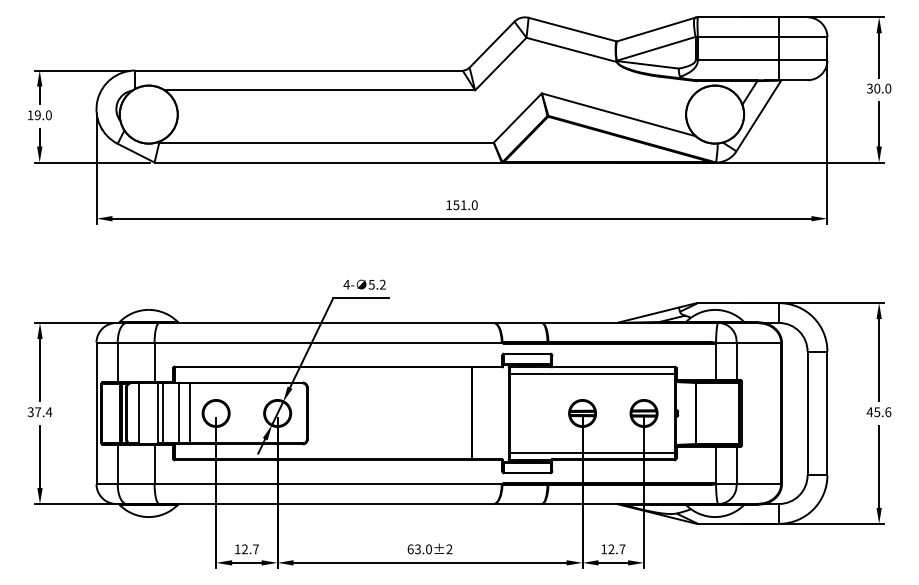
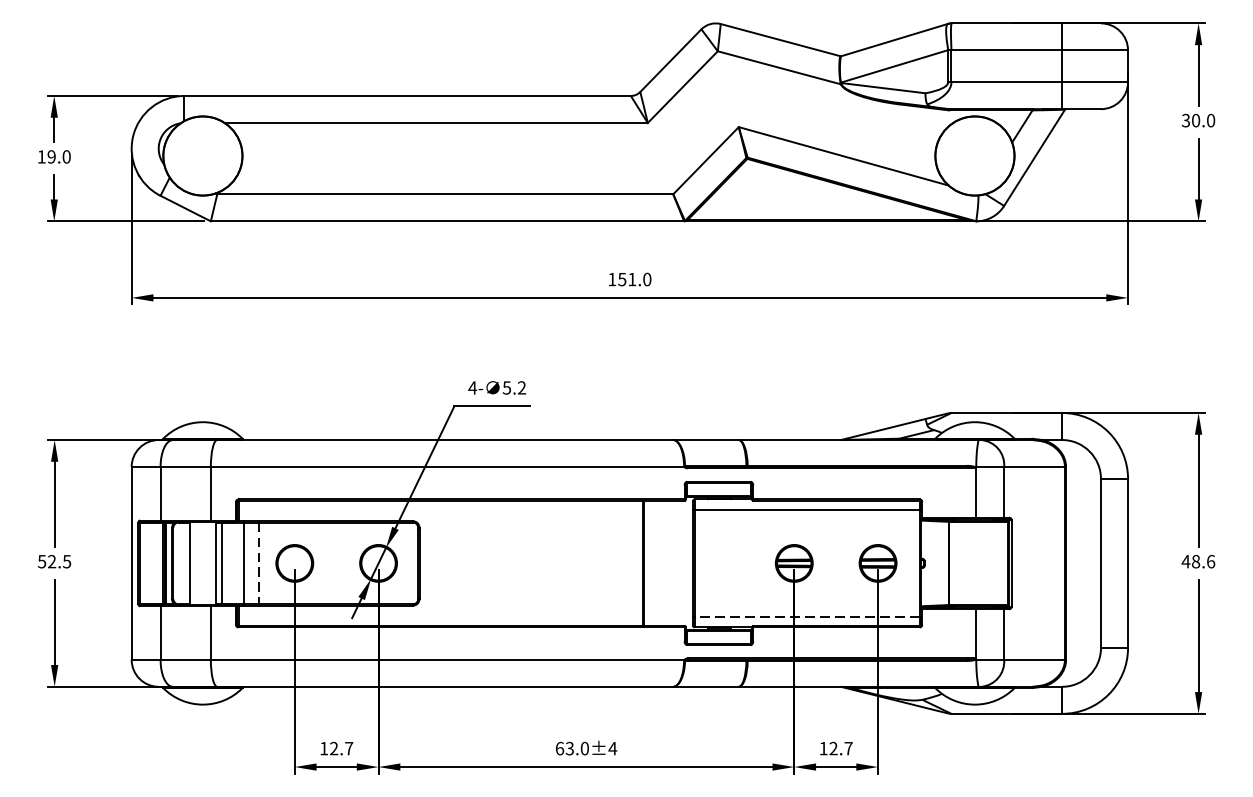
text: (877, 411) -> (1196, 560), 45.6 -> 48.6
text: (40, 412) -> (55, 562), 37.4 -> 52.5
line: (189, 413) -> (258, 563), solid -> dashed
line: (592, 452) -> (807, 616), solid -> dashed
text: (449, 549) -> (612, 748), 63.0±2 -> 63.0±4

